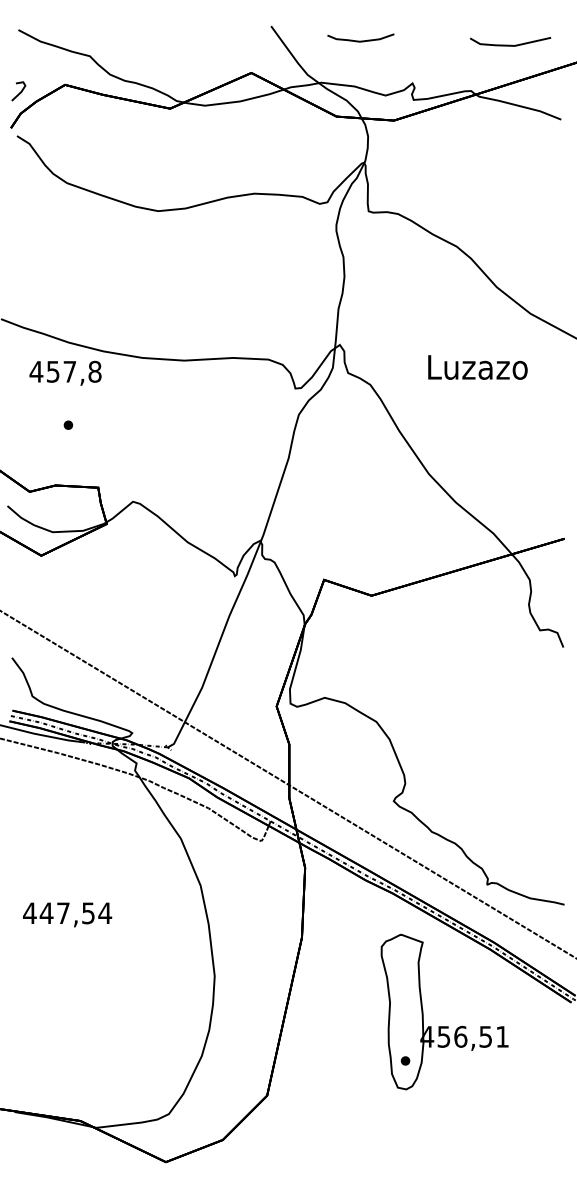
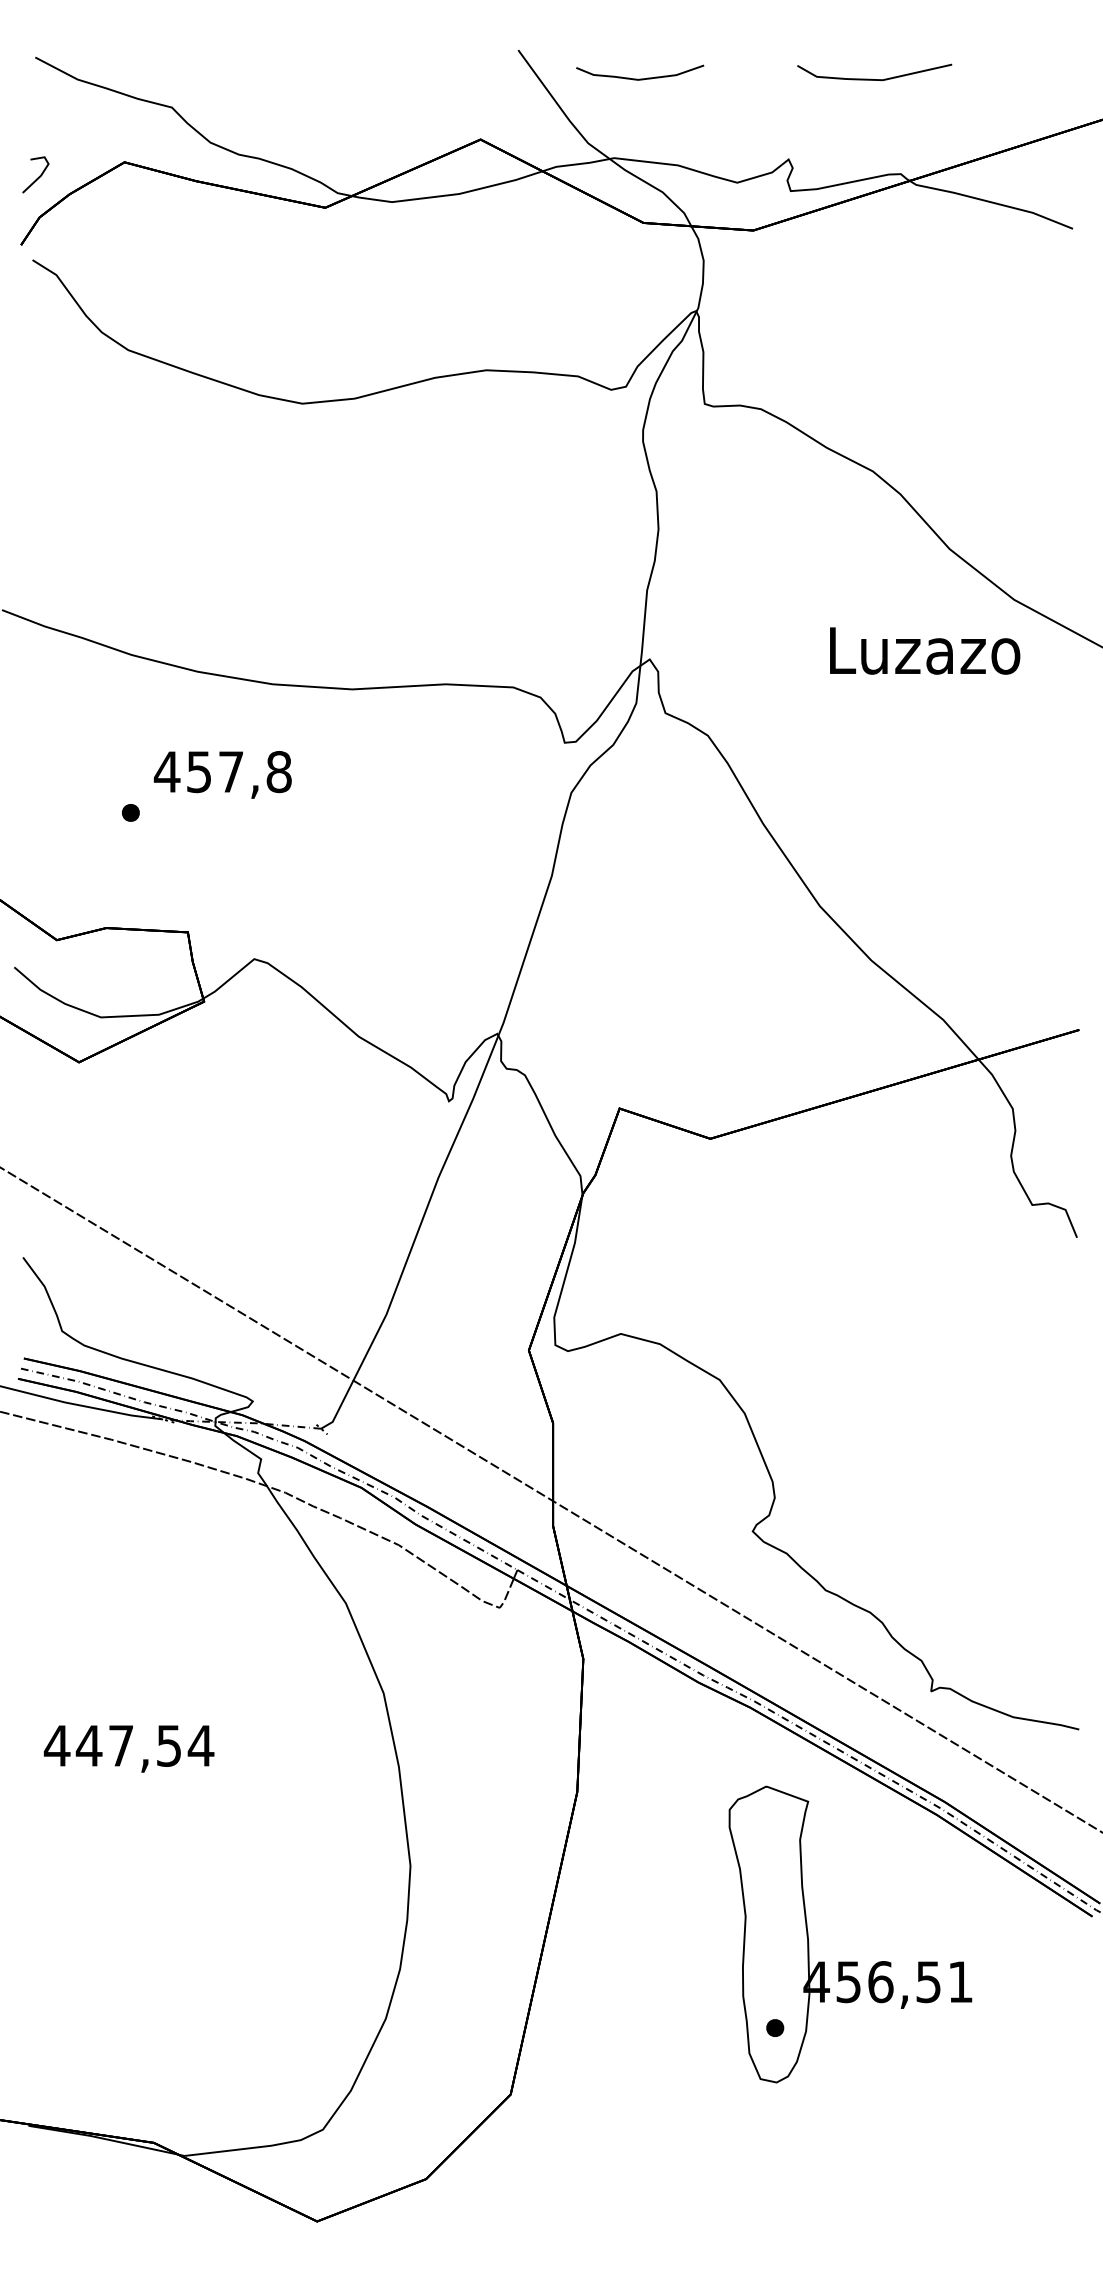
curve: (360, 40) -> (639, 77), moved
line: (510, 44) -> (874, 77), moved
text: (477, 367) -> (924, 650), moved
text: (65, 372) -> (222, 773), moved

